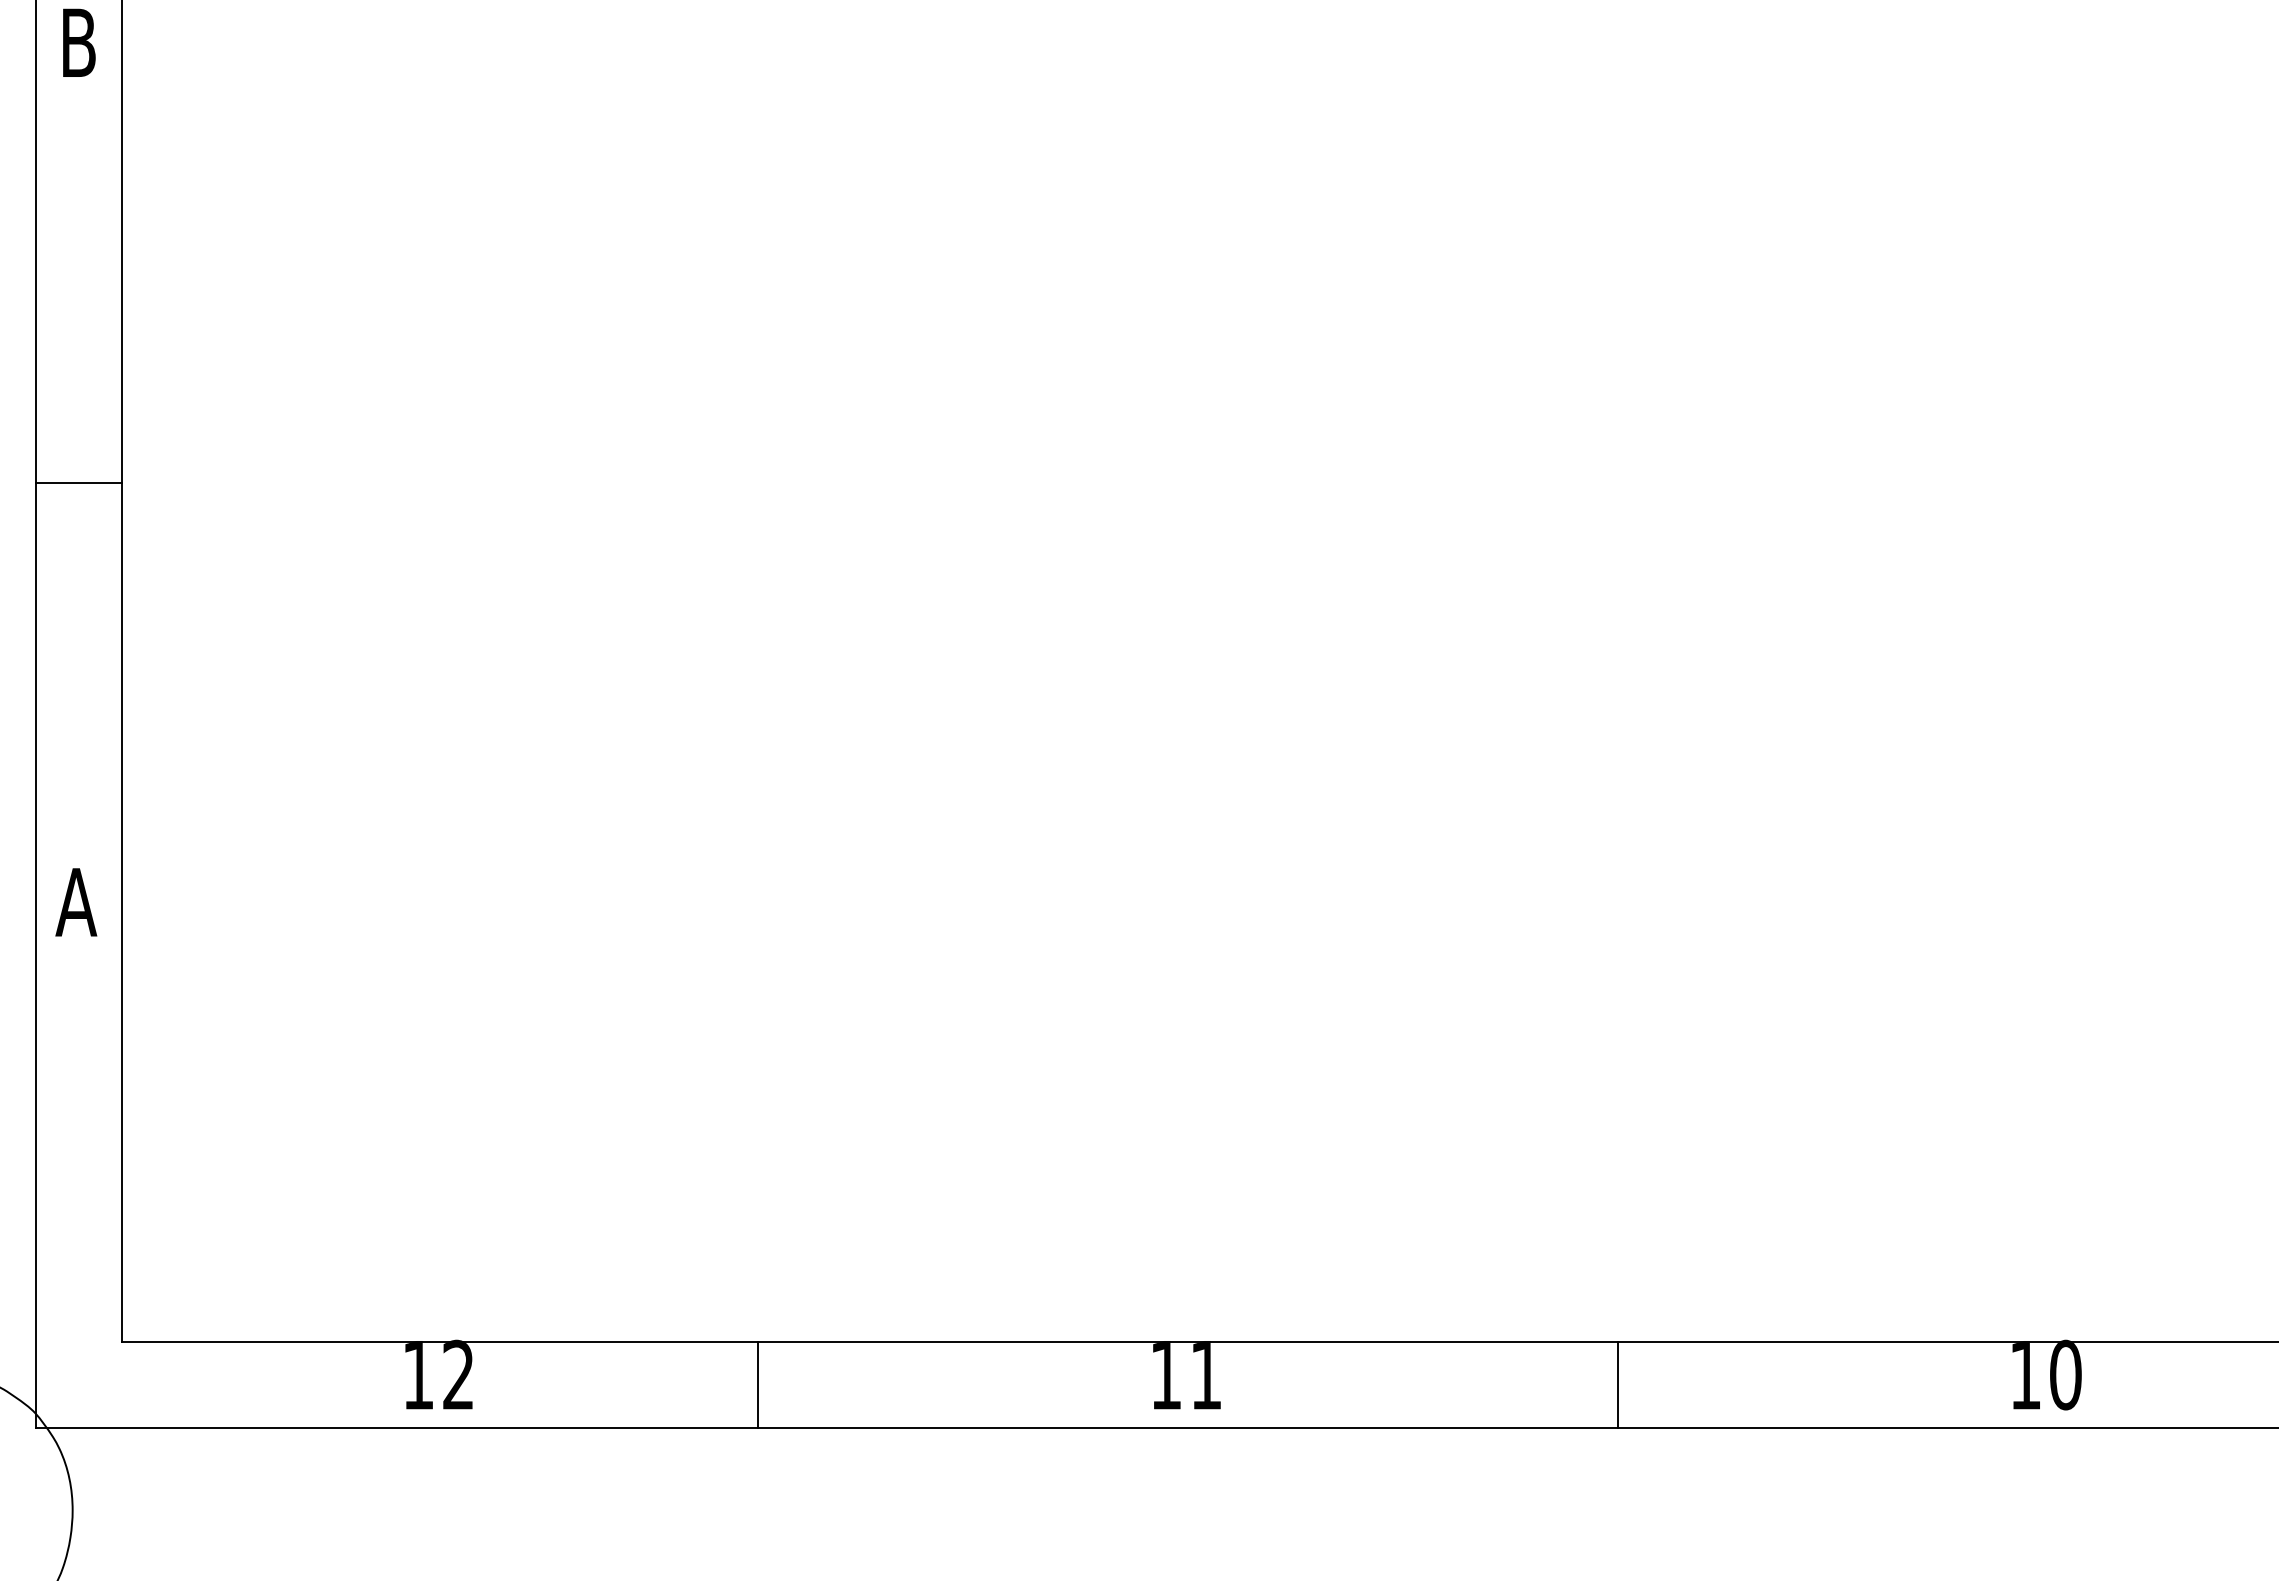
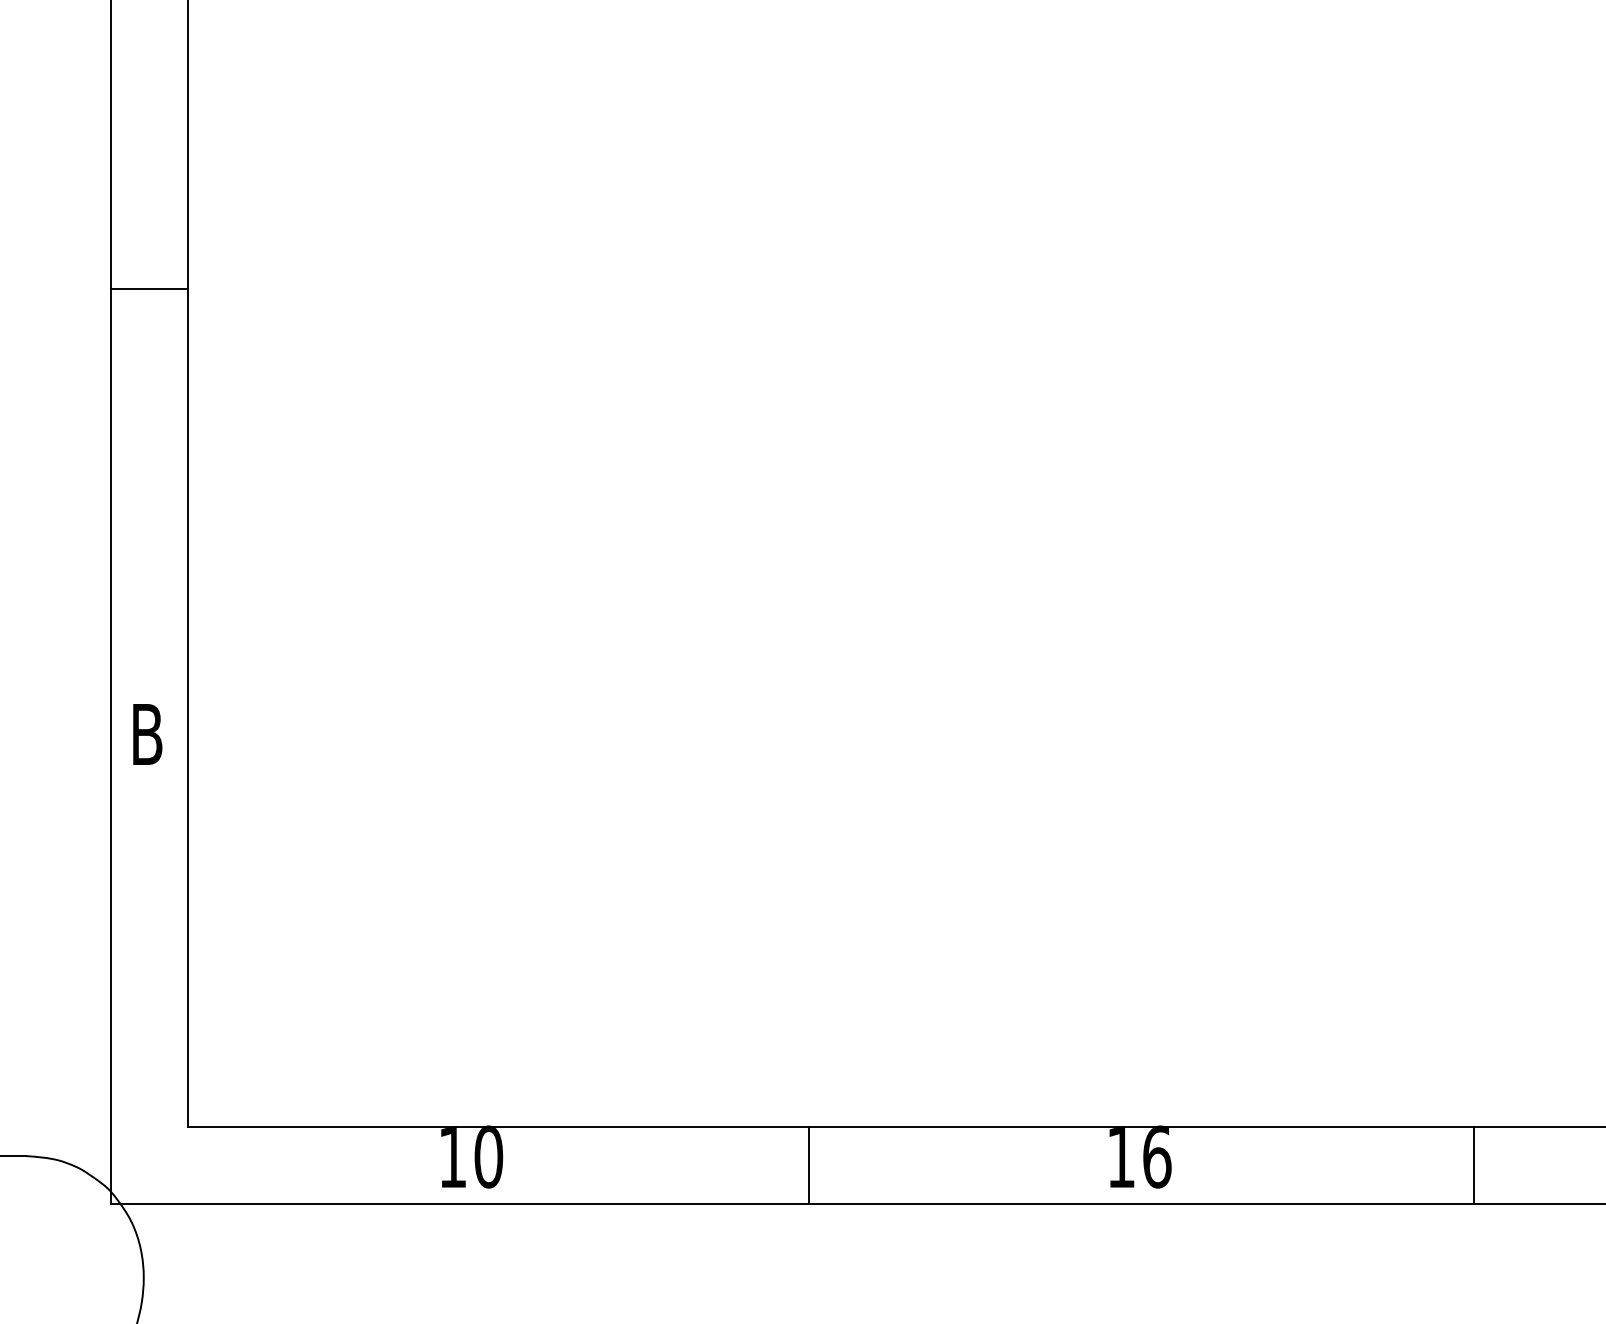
line: (79, 482) -> (149, 288), moved
text: (76, 902) -> (147, 734), A -> B
text: (458, 1374) -> (488, 1156), 12 -> 10
text: (1206, 1374) -> (1157, 1156), 11 -> 16
line: (758, 1384) -> (809, 1165), moved
line: (1617, 1384) -> (1473, 1165), moved

